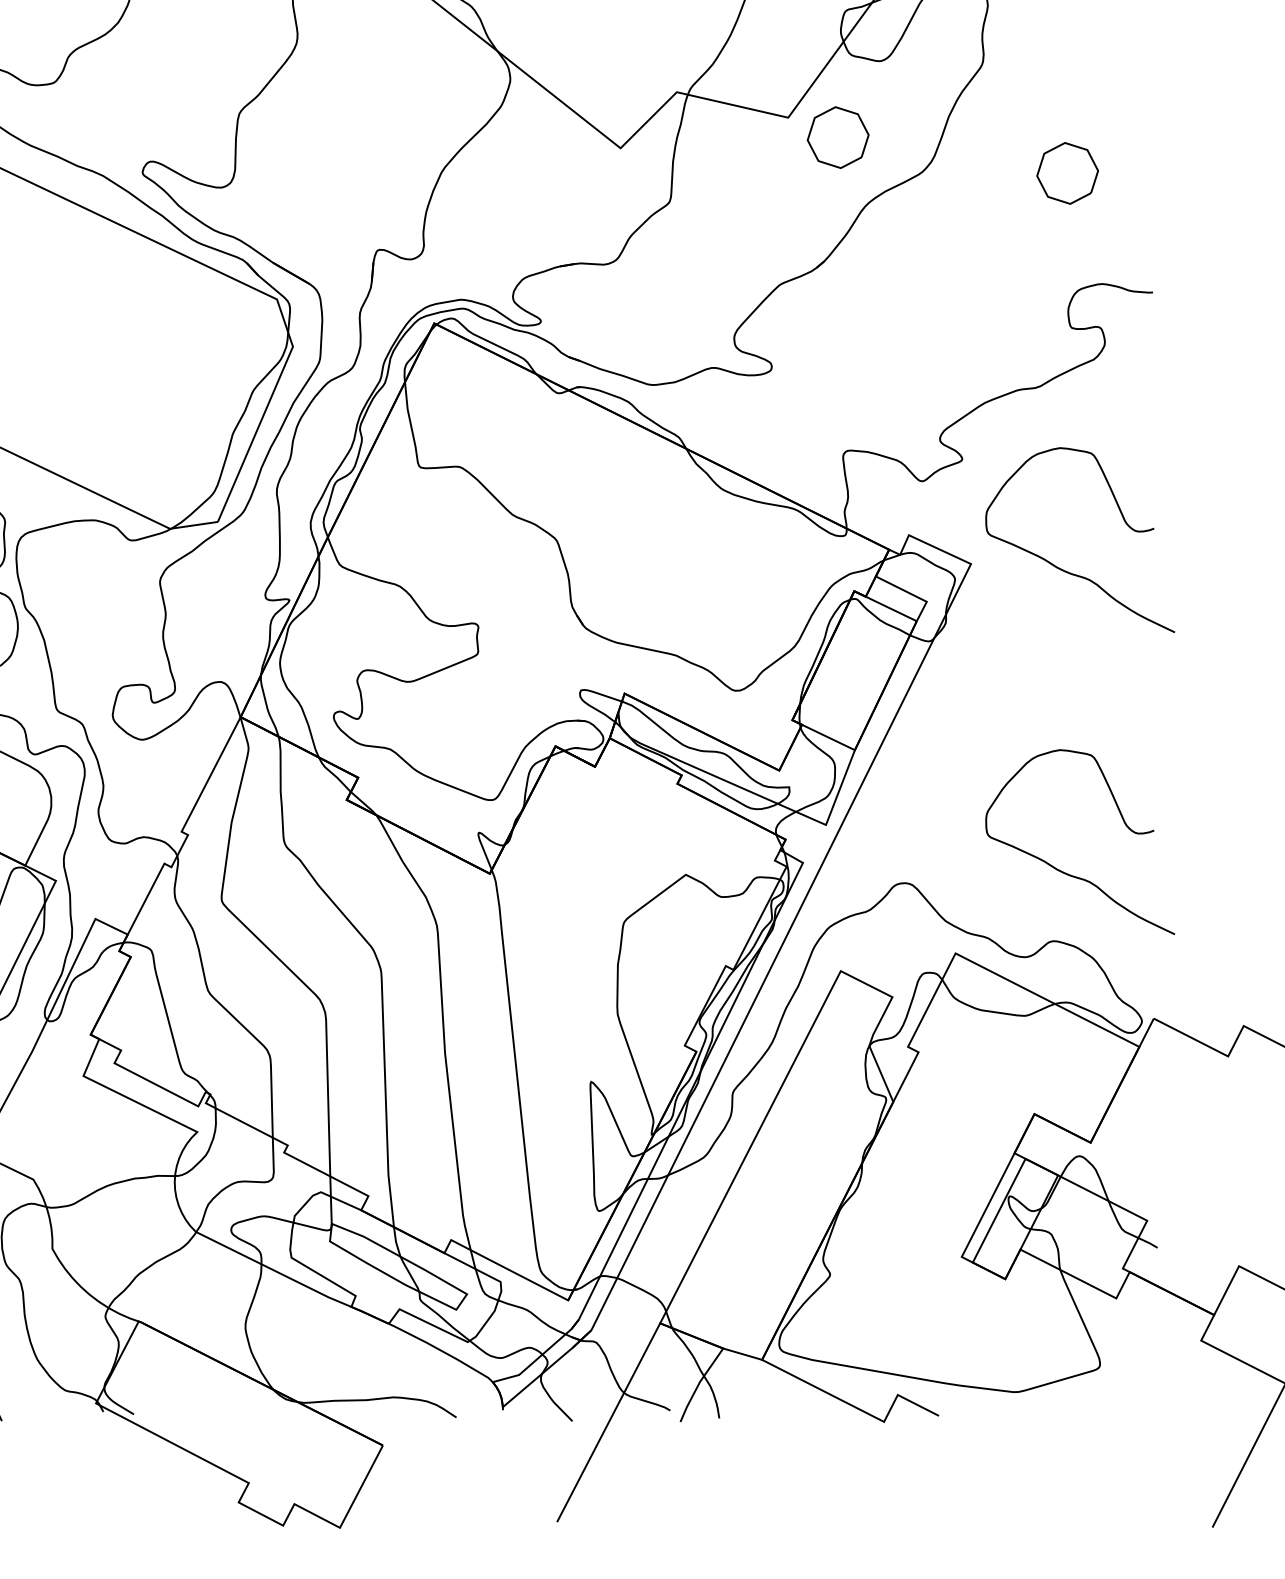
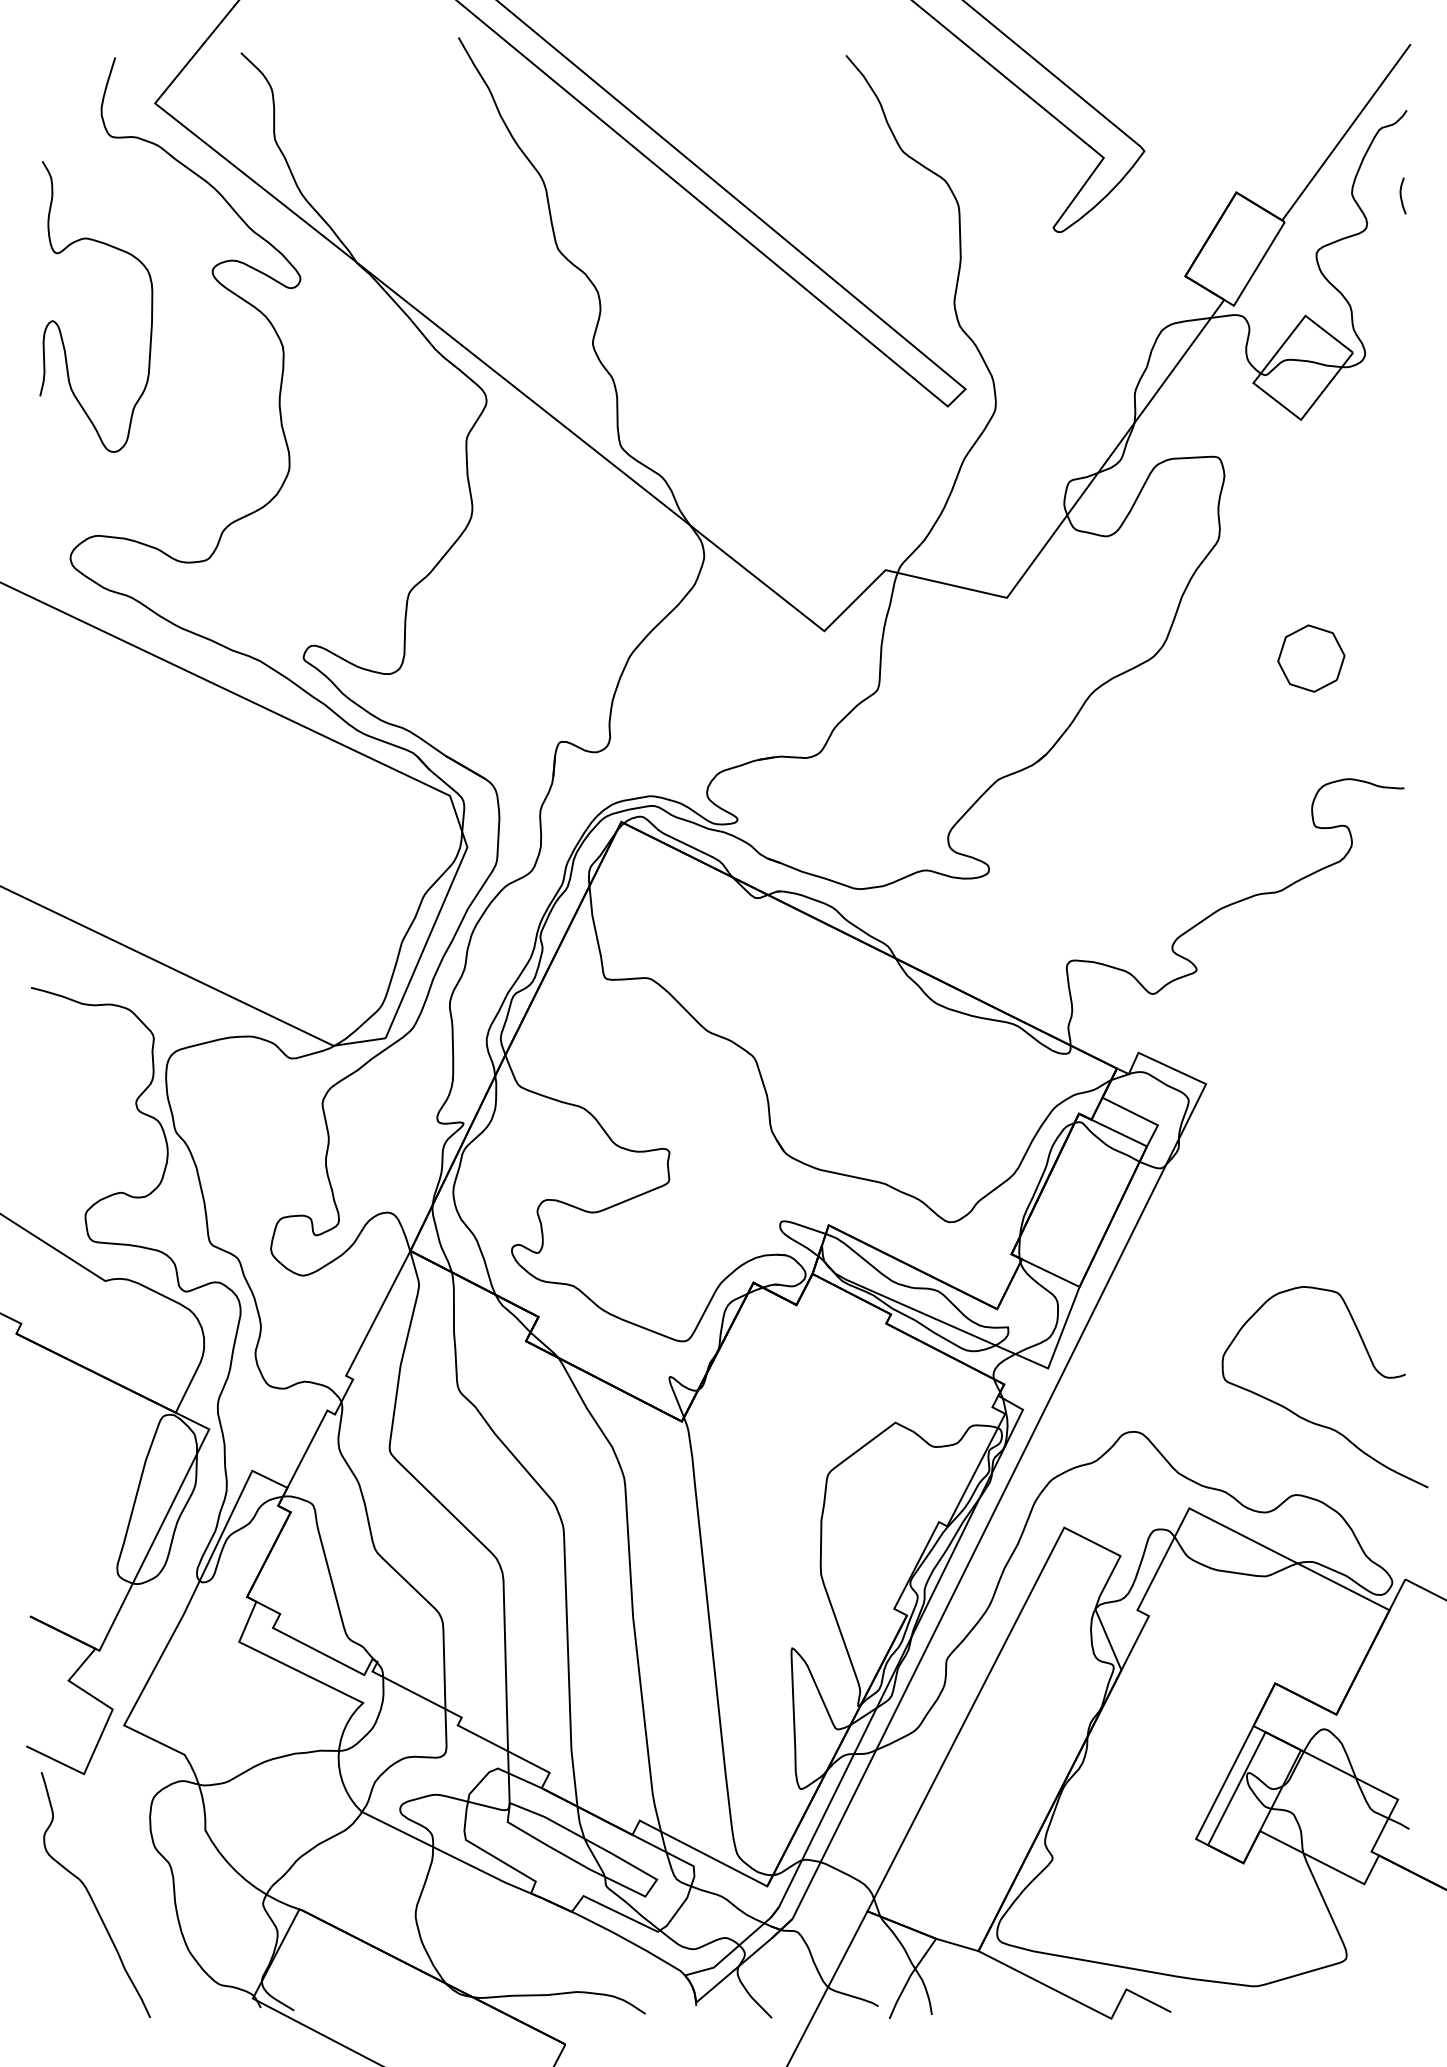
part: (838, 137) -> (1061, 619), removed
curve: (1068, 571) -> (1312, 1092), removed

